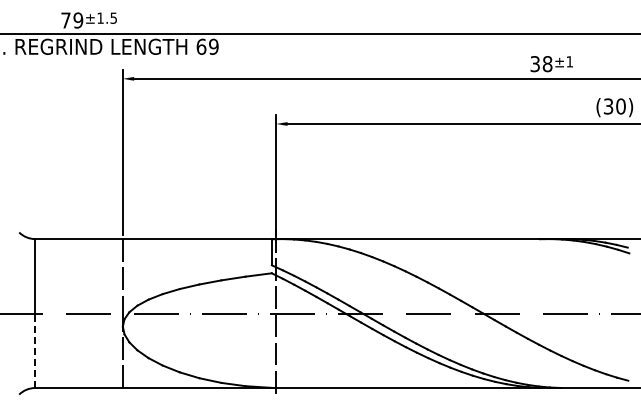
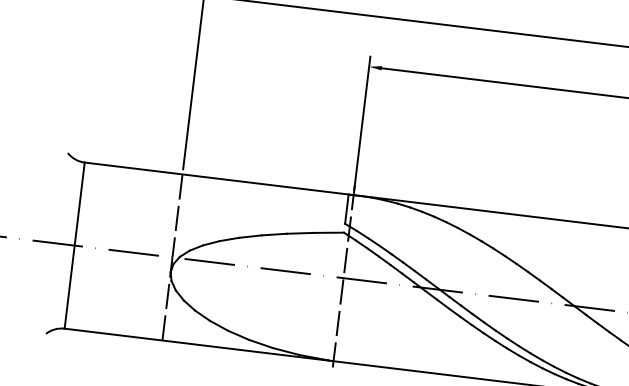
line: (35, 350) -> (70, 286), dashed -> solid

